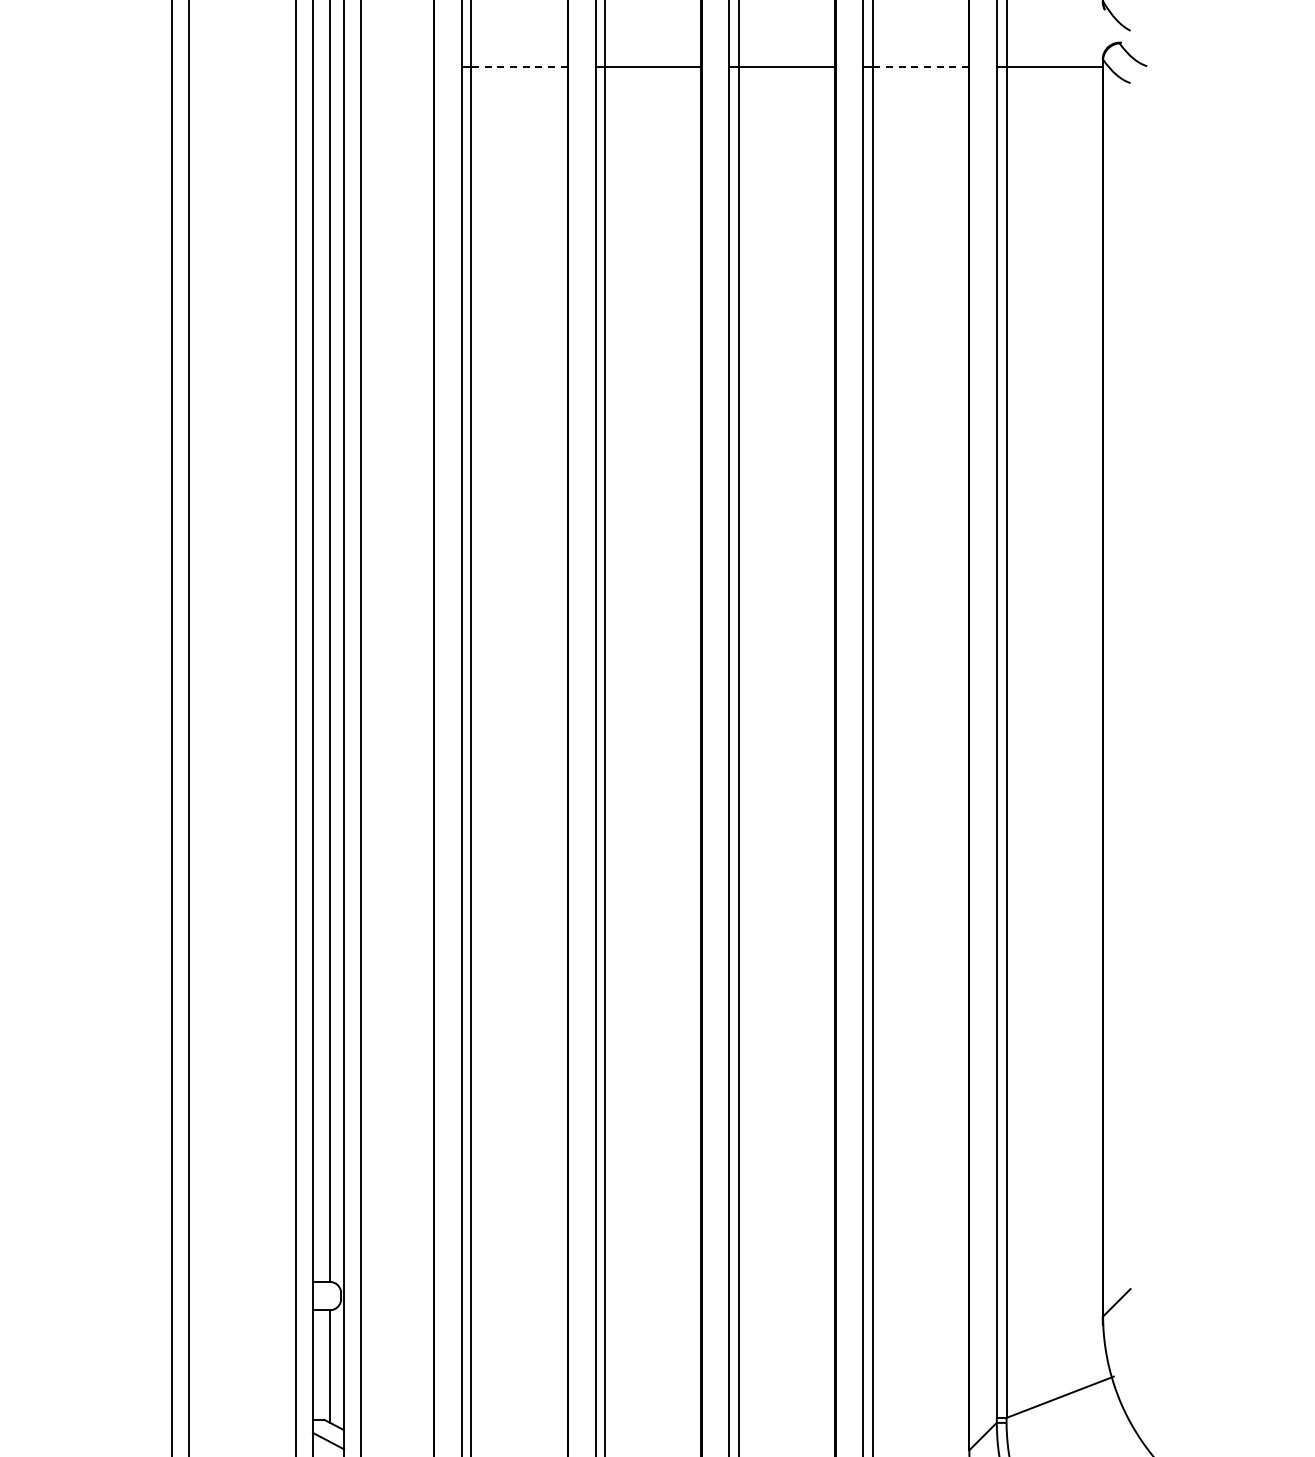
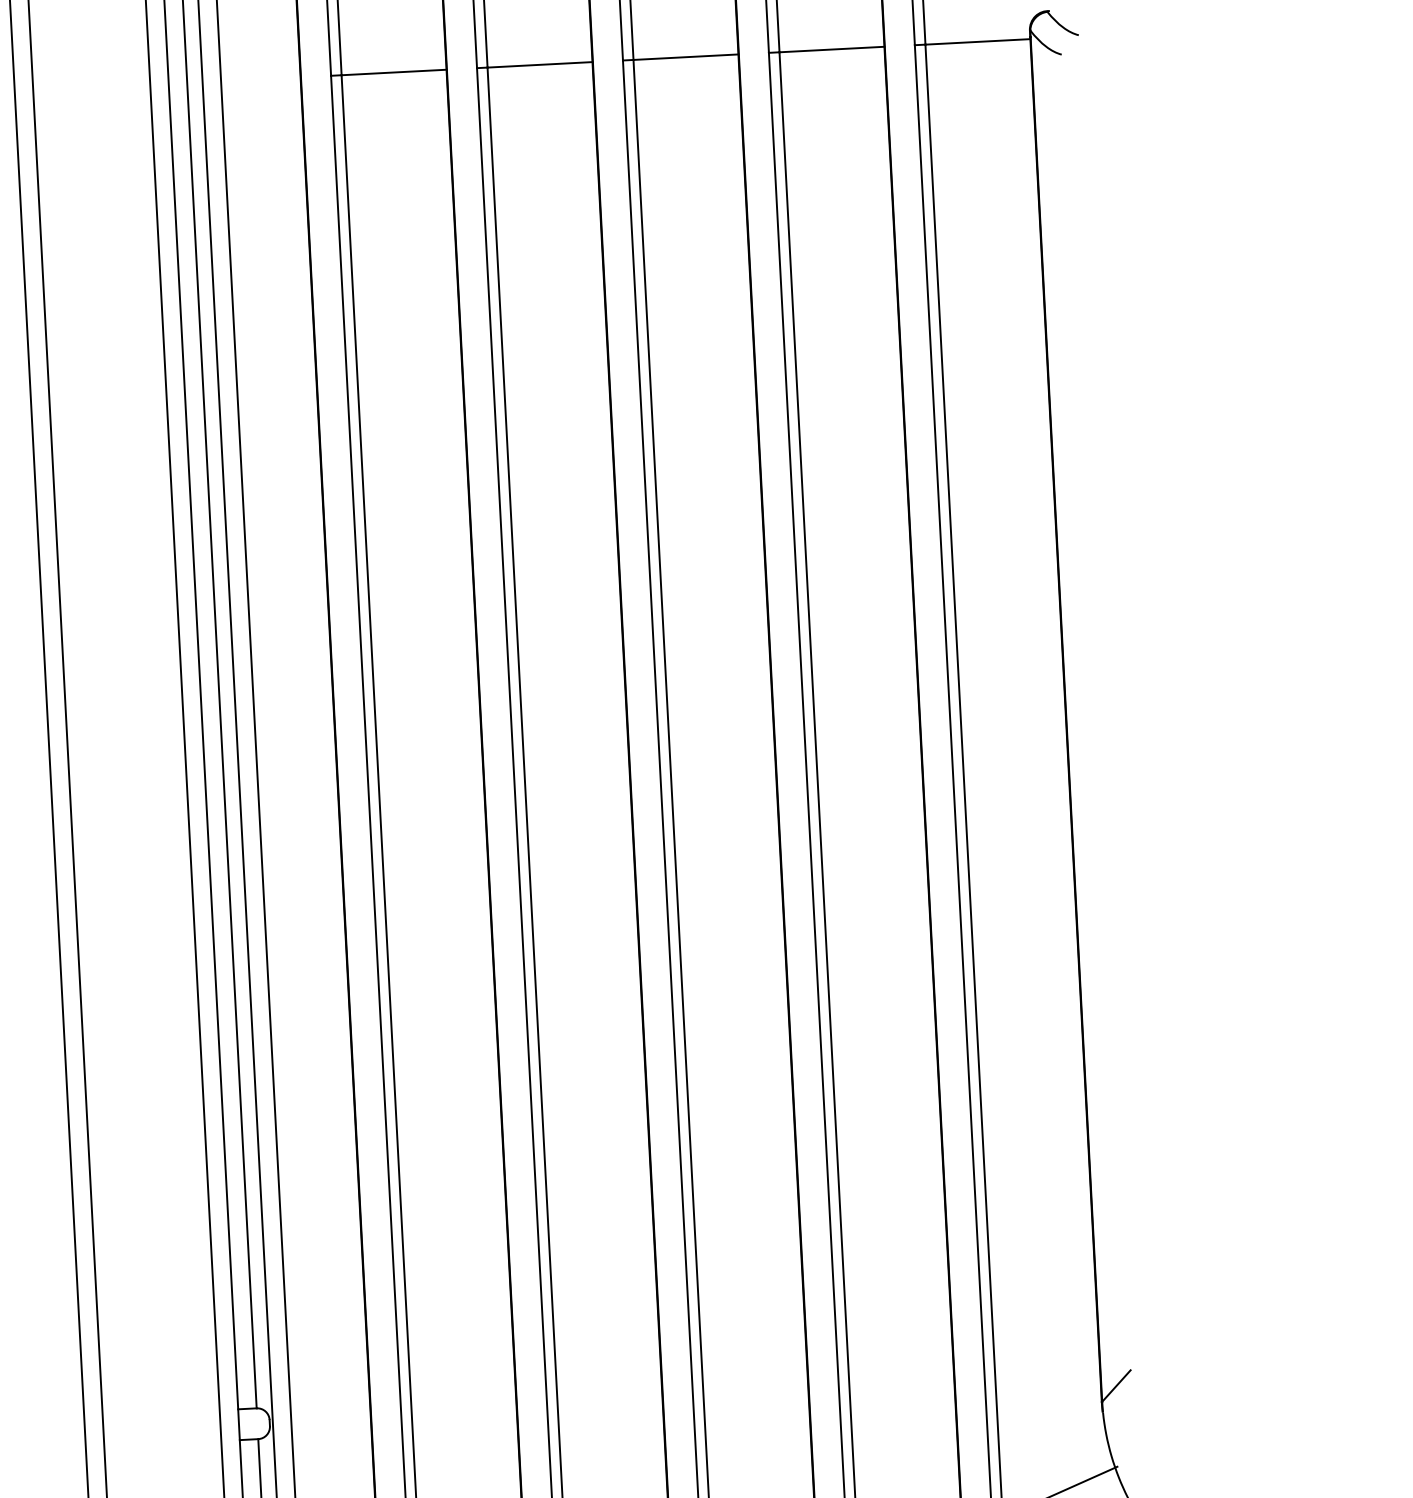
line: (519, 67) -> (394, 72), dashed -> solid
line: (920, 67) -> (831, 49), dashed -> solid

